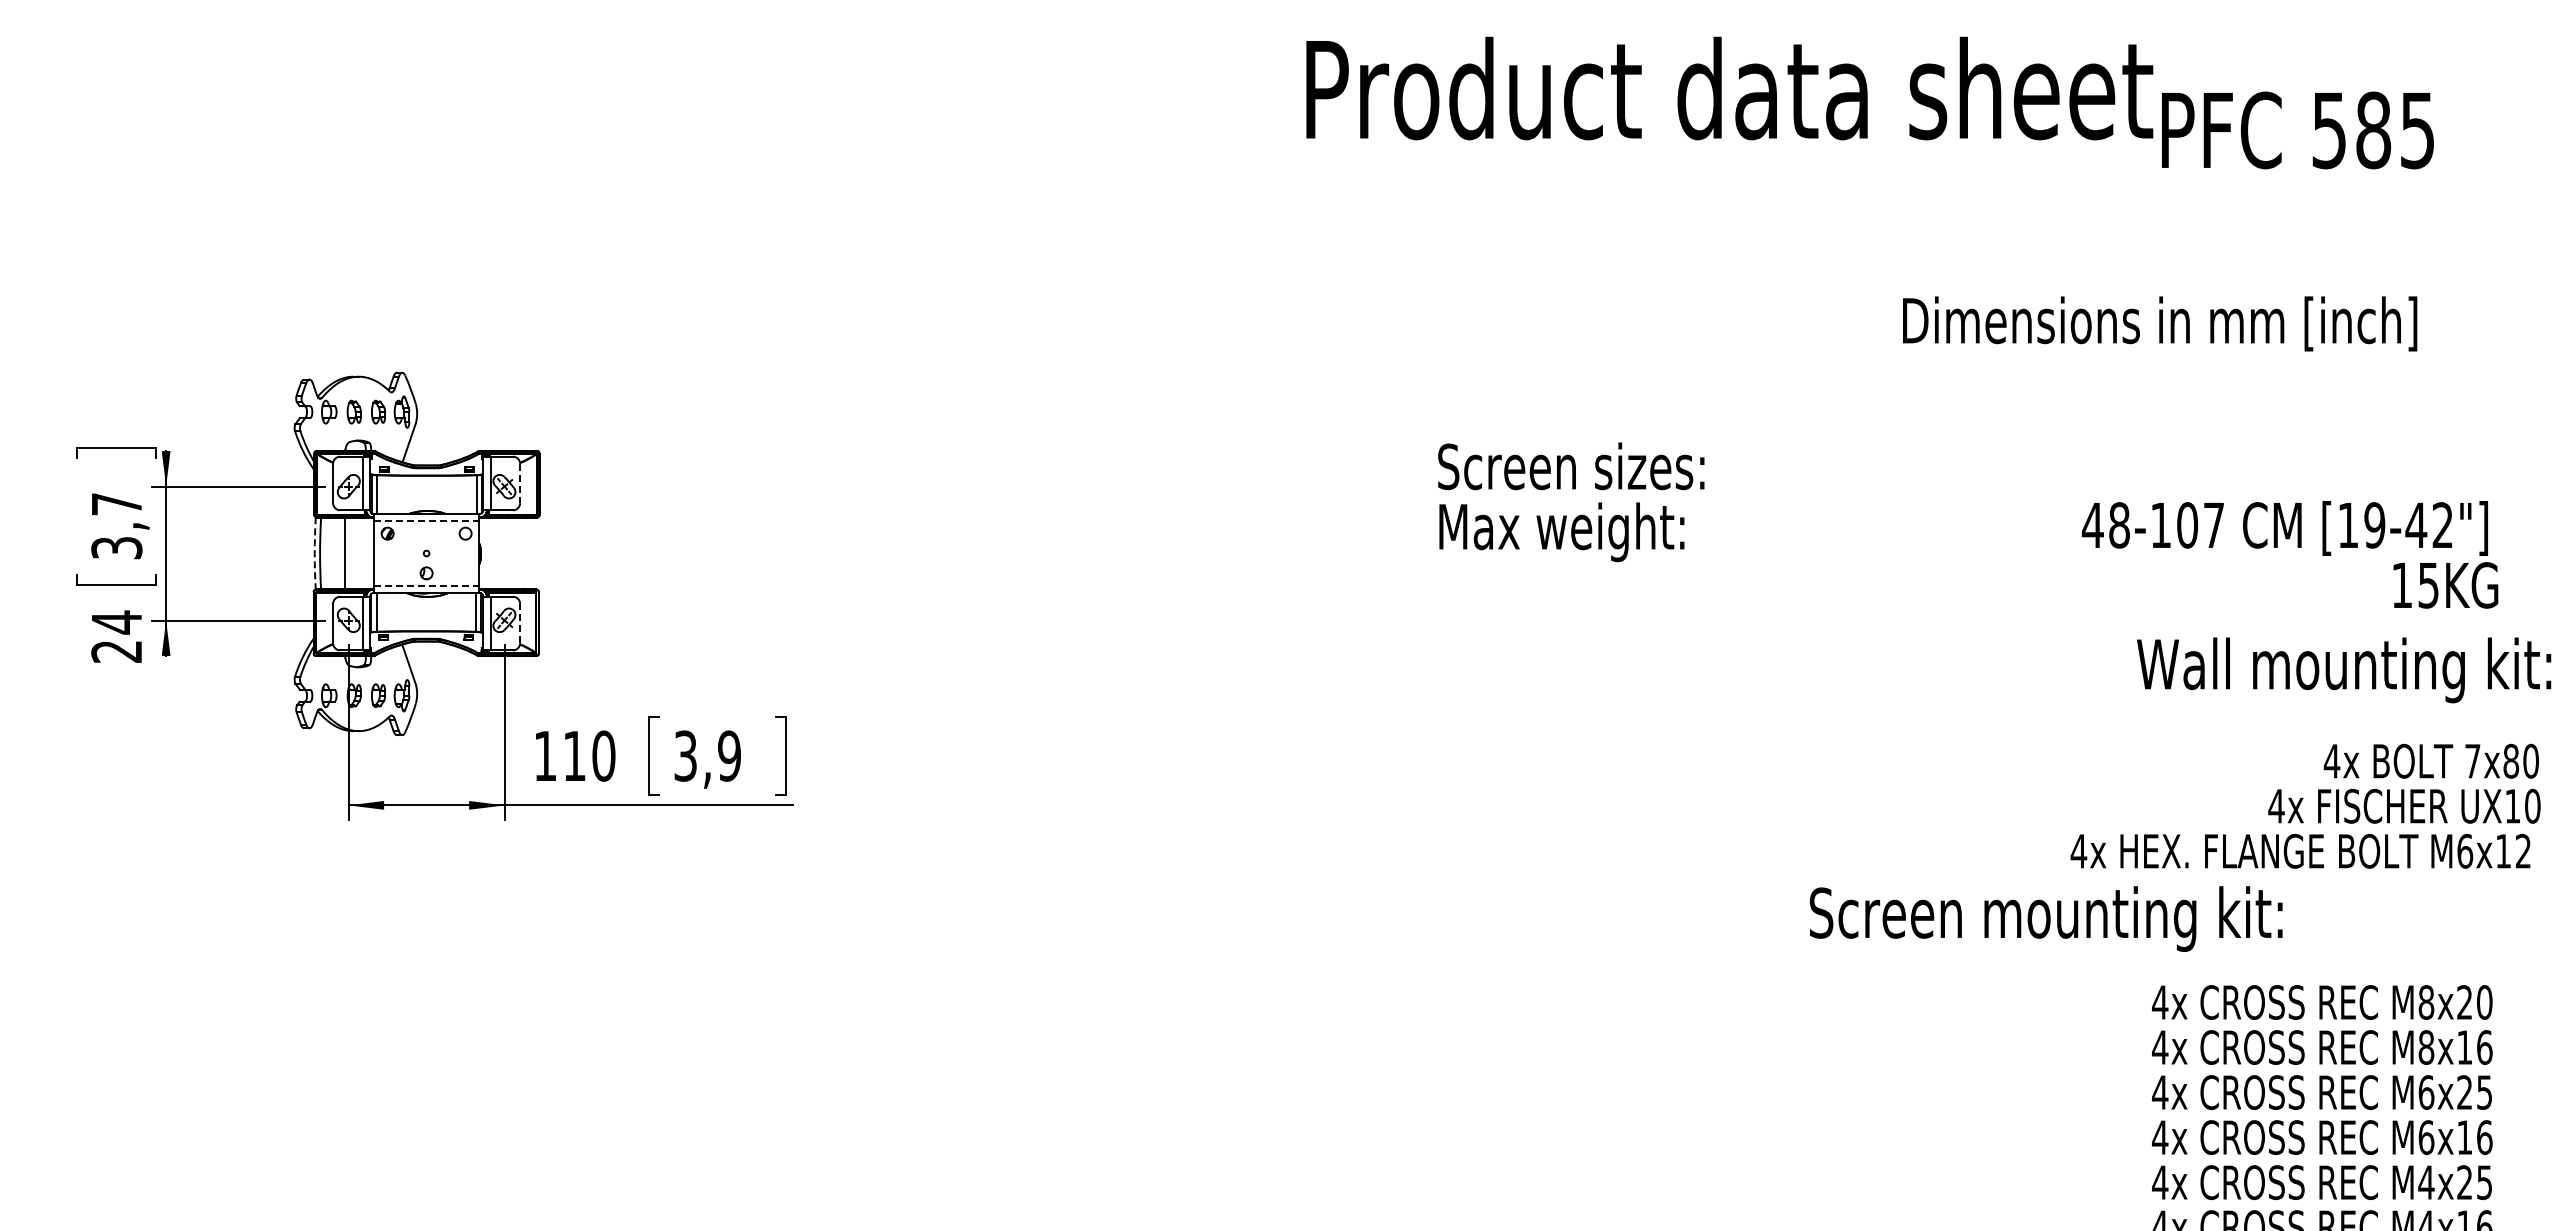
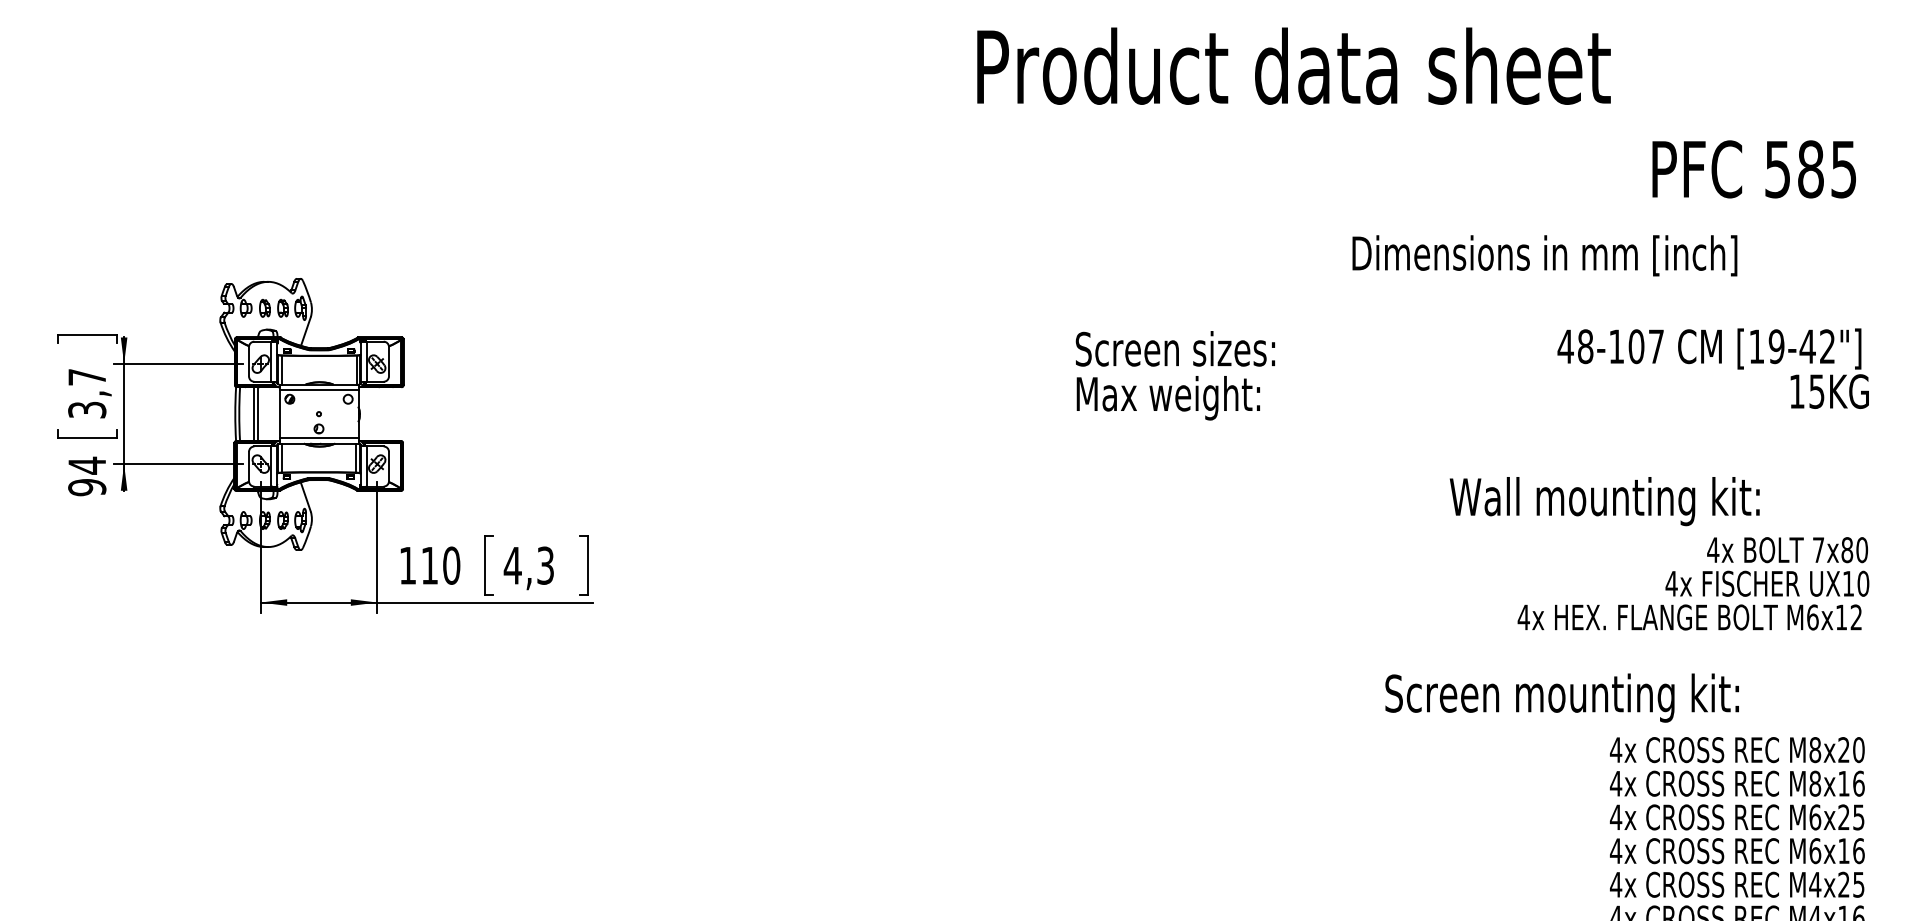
text: (2297, 130) -> (1753, 169), moved
text: (2160, 323) -> (1545, 255), moved
line: (520, 483) -> (389, 361), dashed -> solid
line: (426, 521) -> (318, 390), dashed -> solid
arc: (314, 553) -> (235, 414), dashed -> solid
line: (339, 553) -> (253, 414), added
text: (2290, 554) -> (1713, 368), moved
line: (426, 585) -> (318, 438), dashed -> solid
line: (520, 623) -> (389, 466), dashed -> solid
text: (116, 651) -> (86, 487), 24 -> 94
text: (2344, 670) -> (1605, 501), moved
text: (706, 755) -> (528, 565), 3,9 -> 4,3
text: (2305, 805) -> (1693, 583), moved
text: (2046, 918) -> (1562, 697), moved

